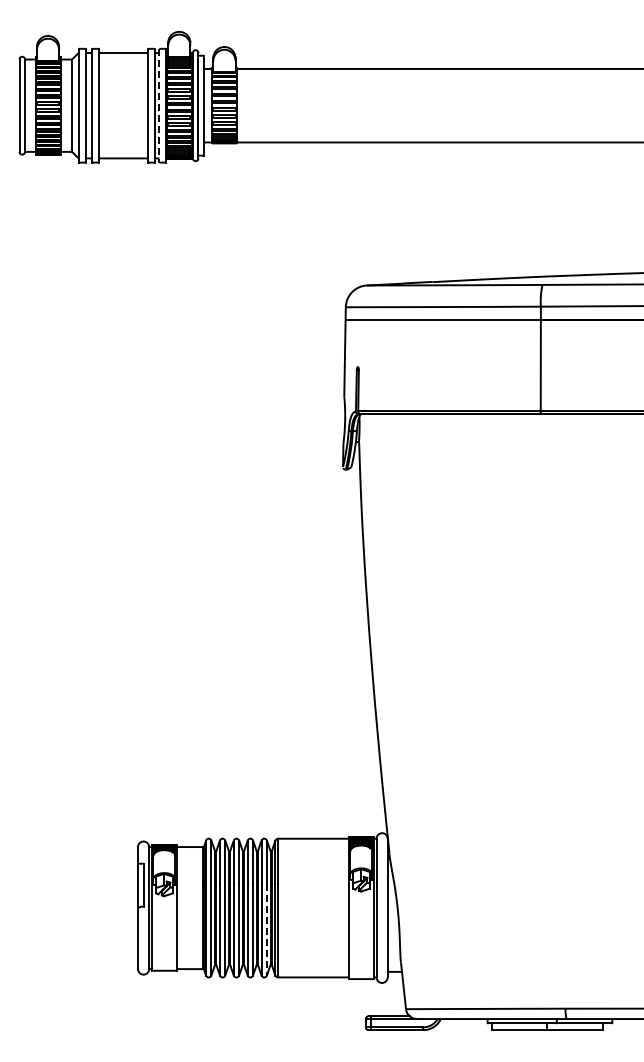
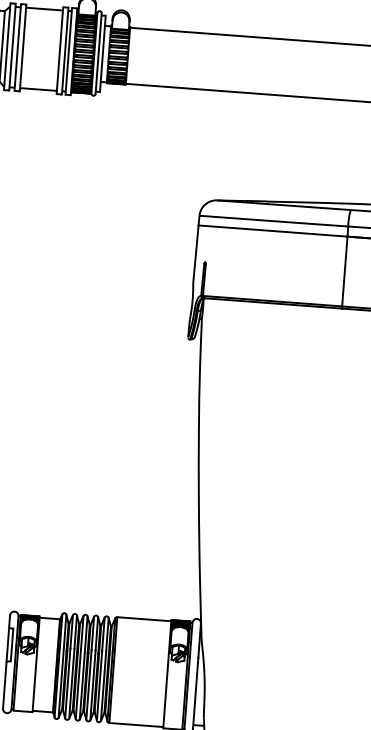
line: (159, 105) -> (68, 51), dashed -> solid
line: (266, 929) -> (103, 685), dashed -> solid

